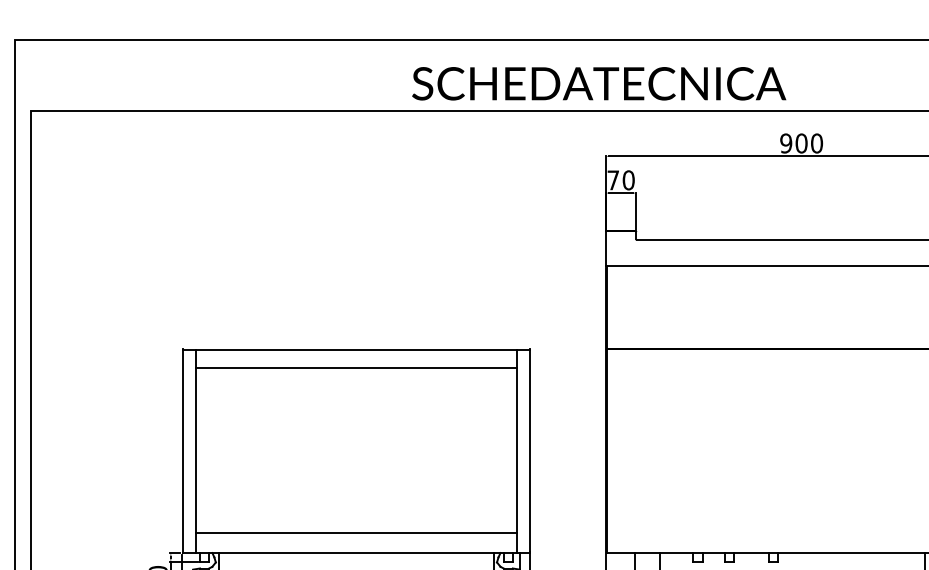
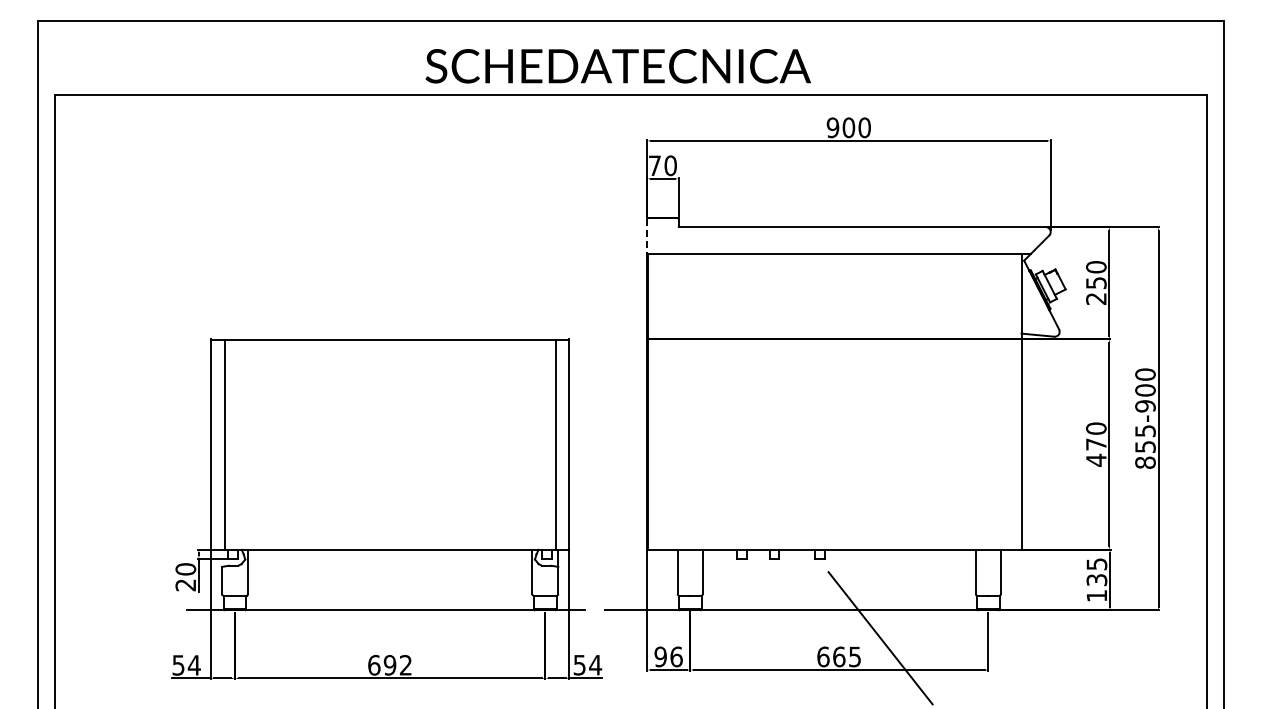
text: (598, 84) -> (617, 66), moved
line: (606, 249) -> (647, 237), solid -> dashed
line: (355, 368) -> (389, 359), removed
line: (355, 533) -> (389, 529), removed

